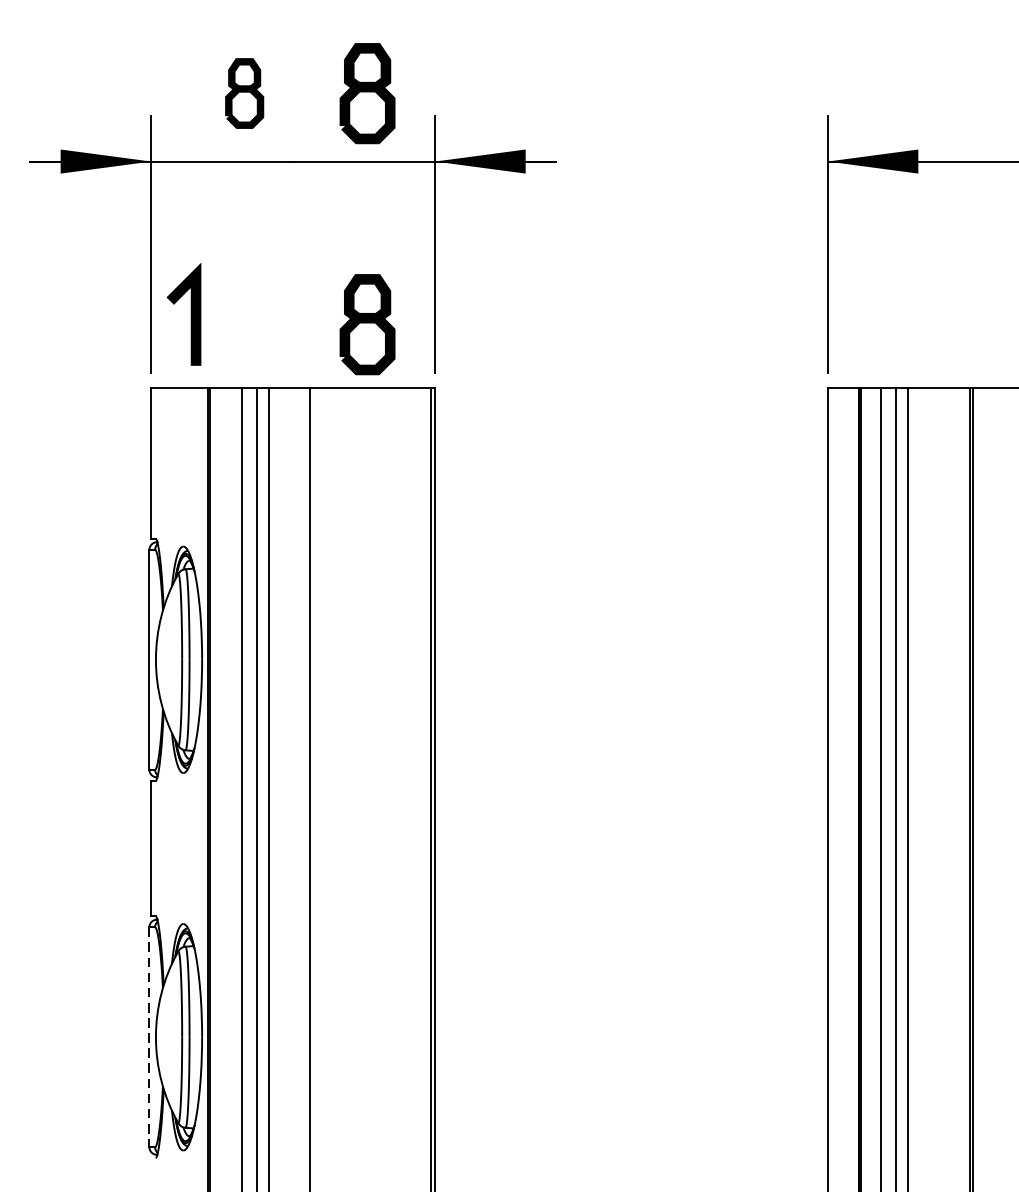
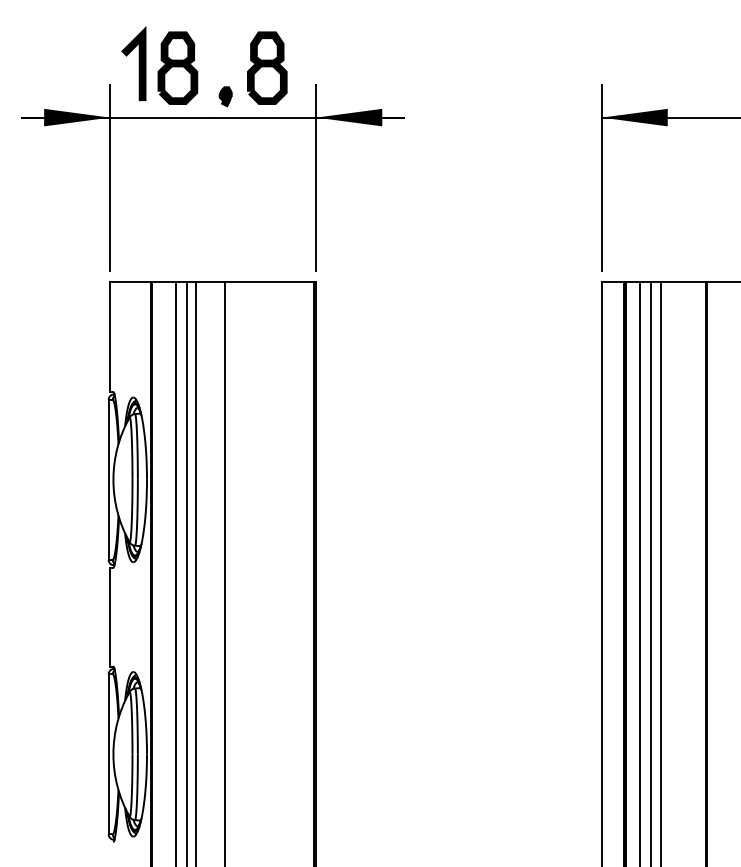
part: (244, 92) -> (177, 67), size x1.43
part: (310, 132) -> (225, 96), added
line: (190, 314) -> (138, 63), moved
part: (367, 323) -> (267, 235), removed
line: (149, 1037) -> (108, 754), dashed -> solid

